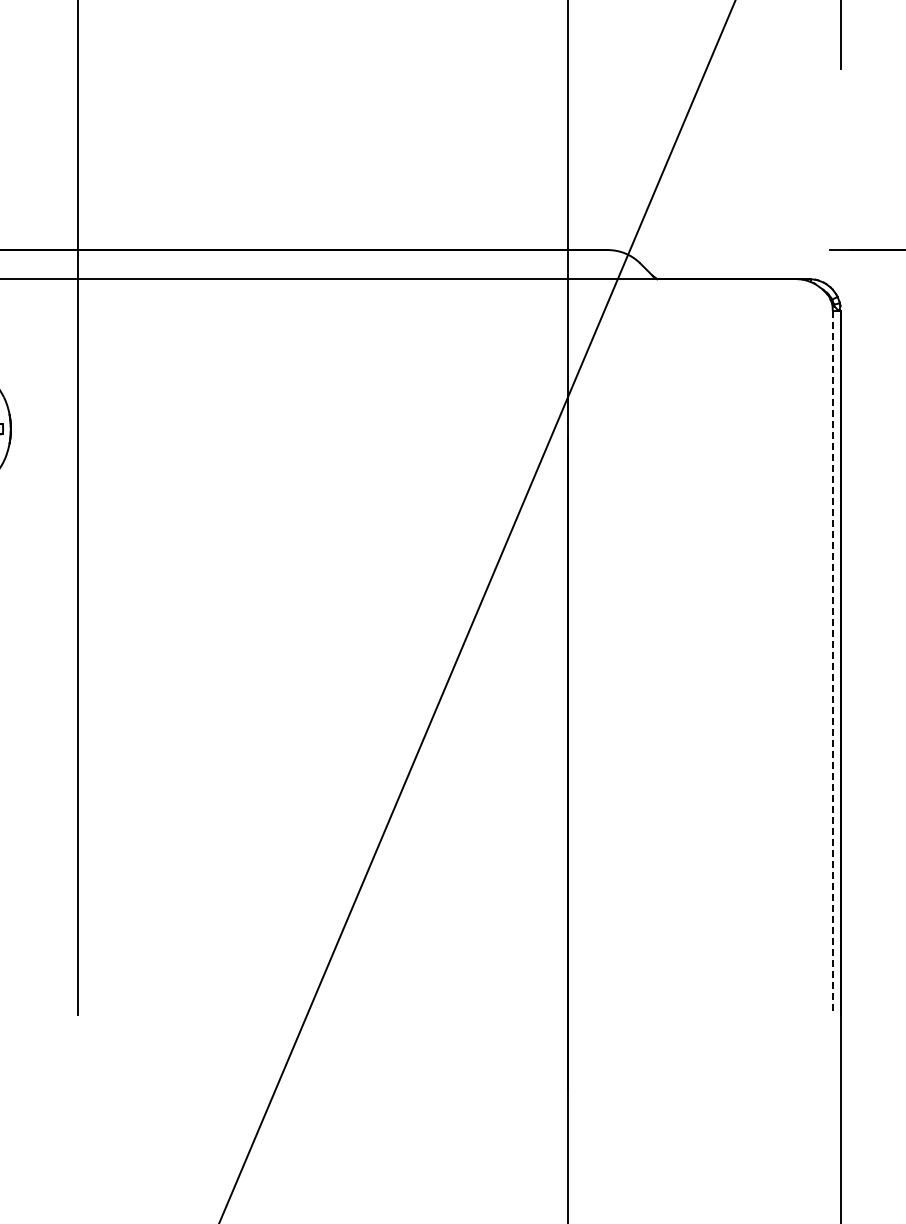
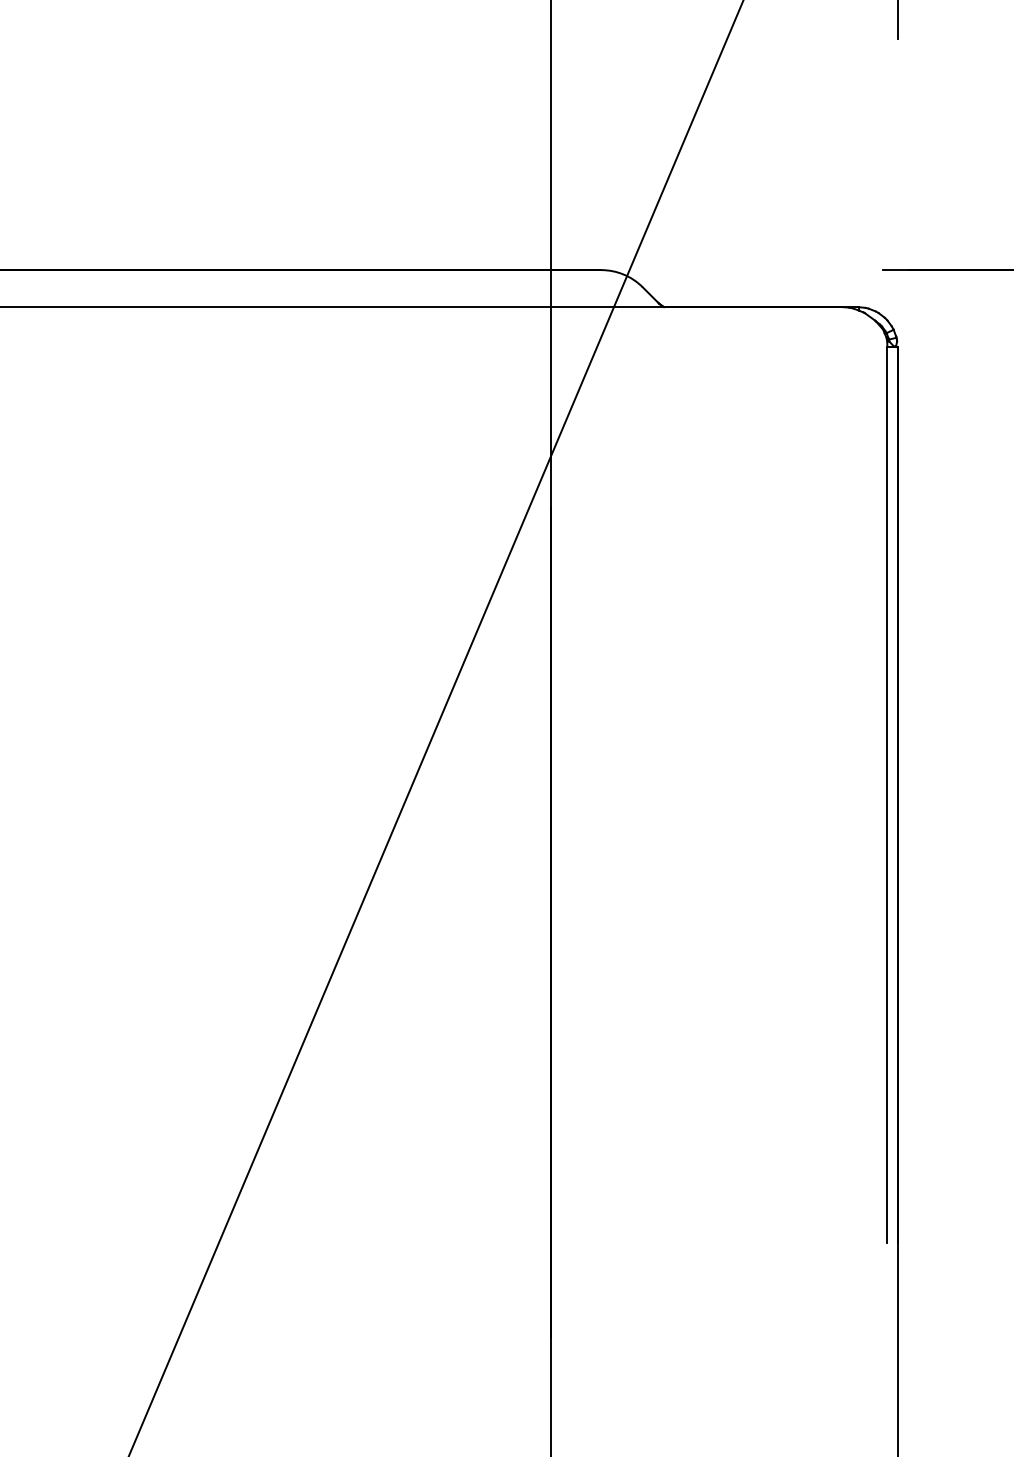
line: (832, 663) -> (887, 796), dashed -> solid

